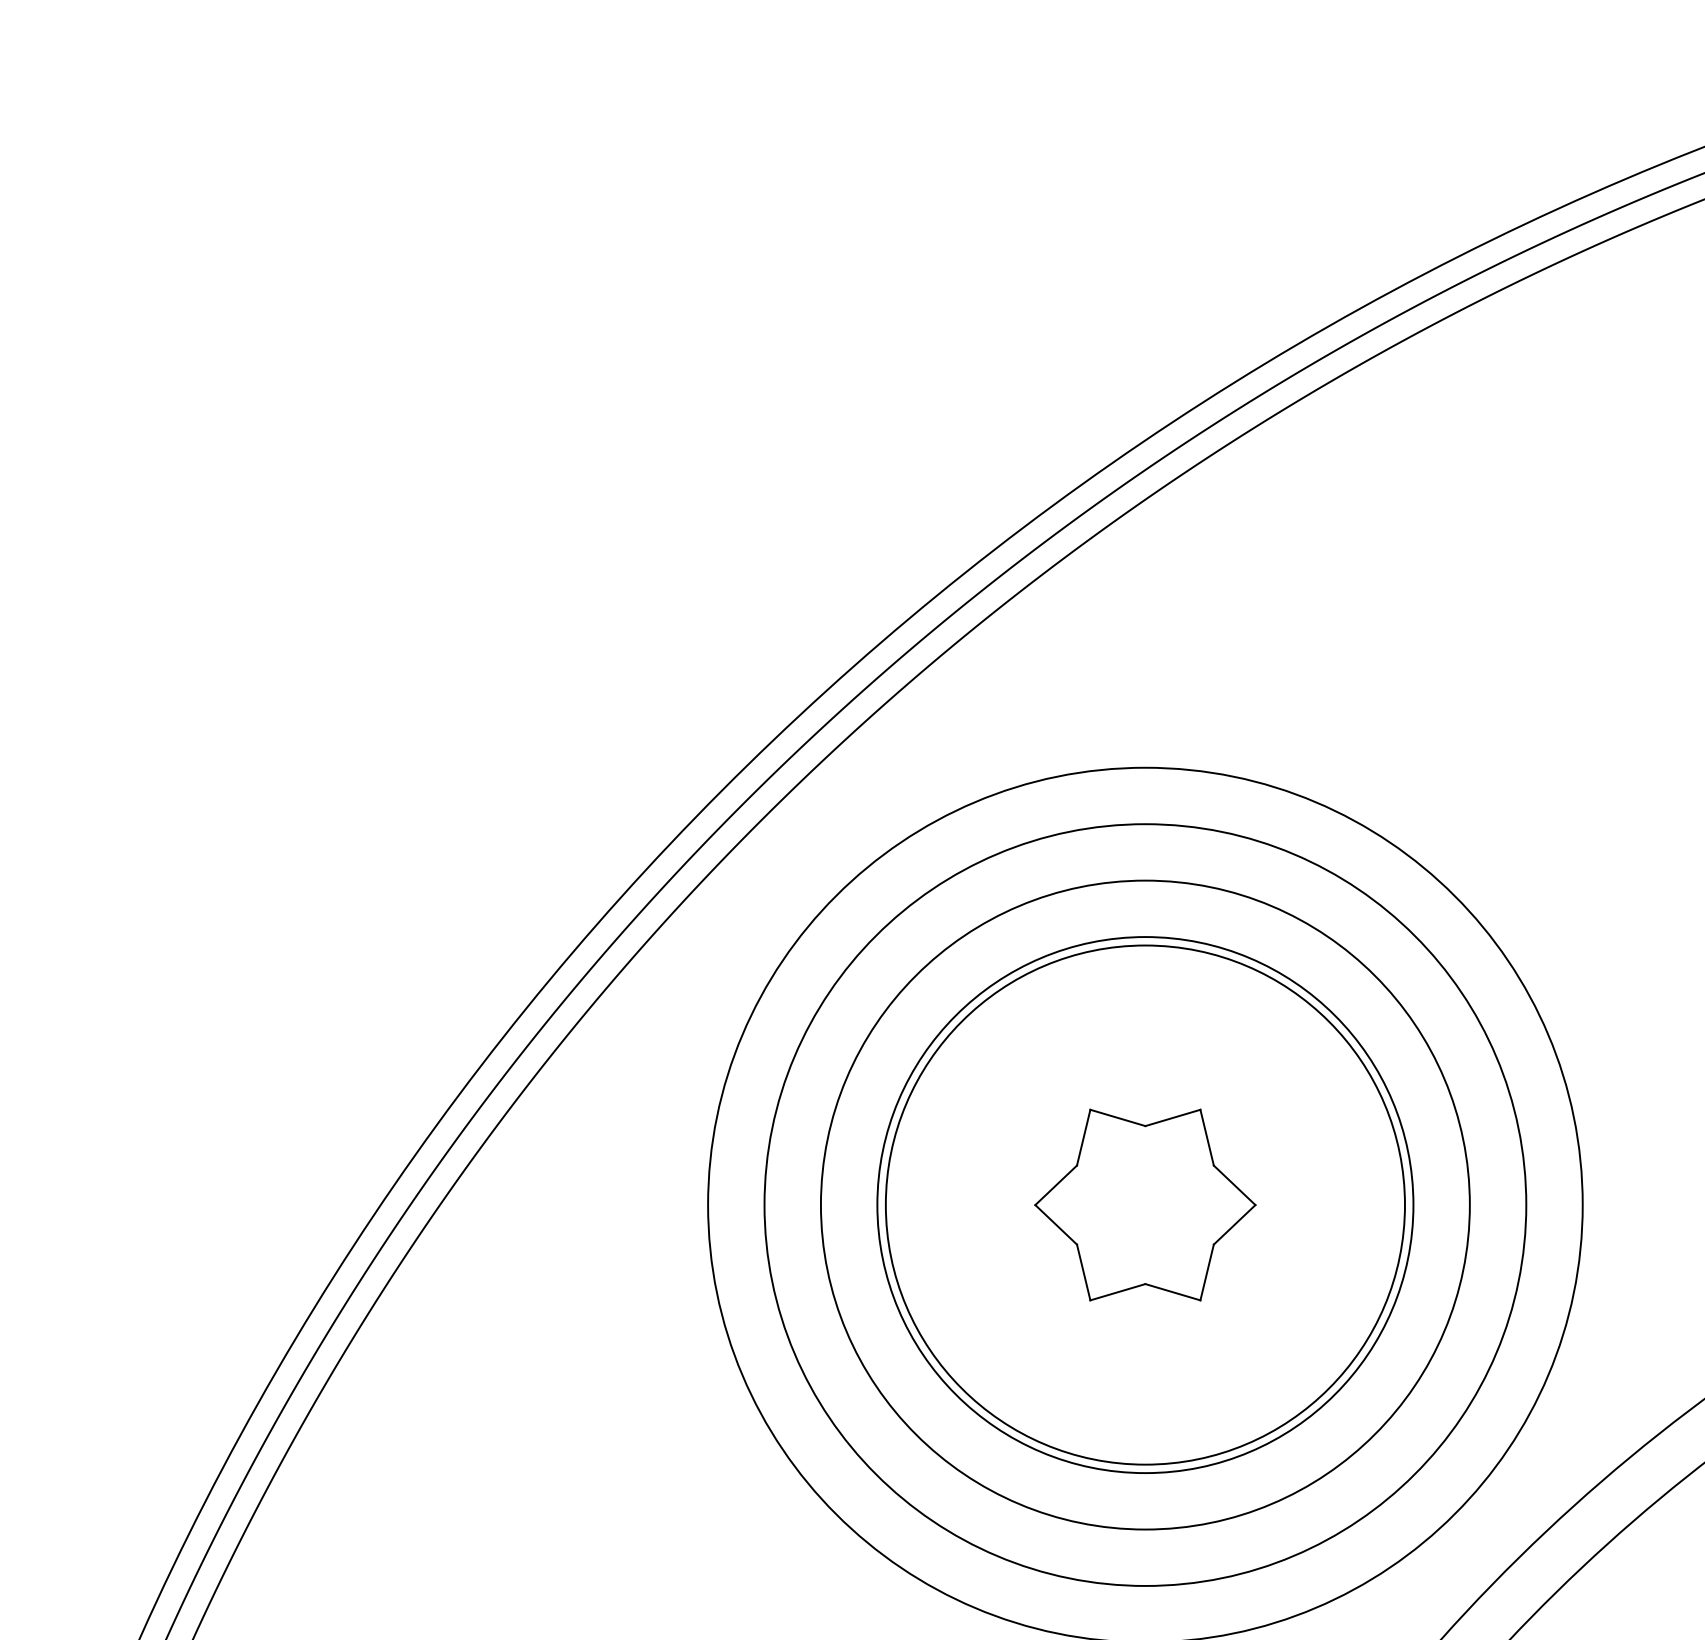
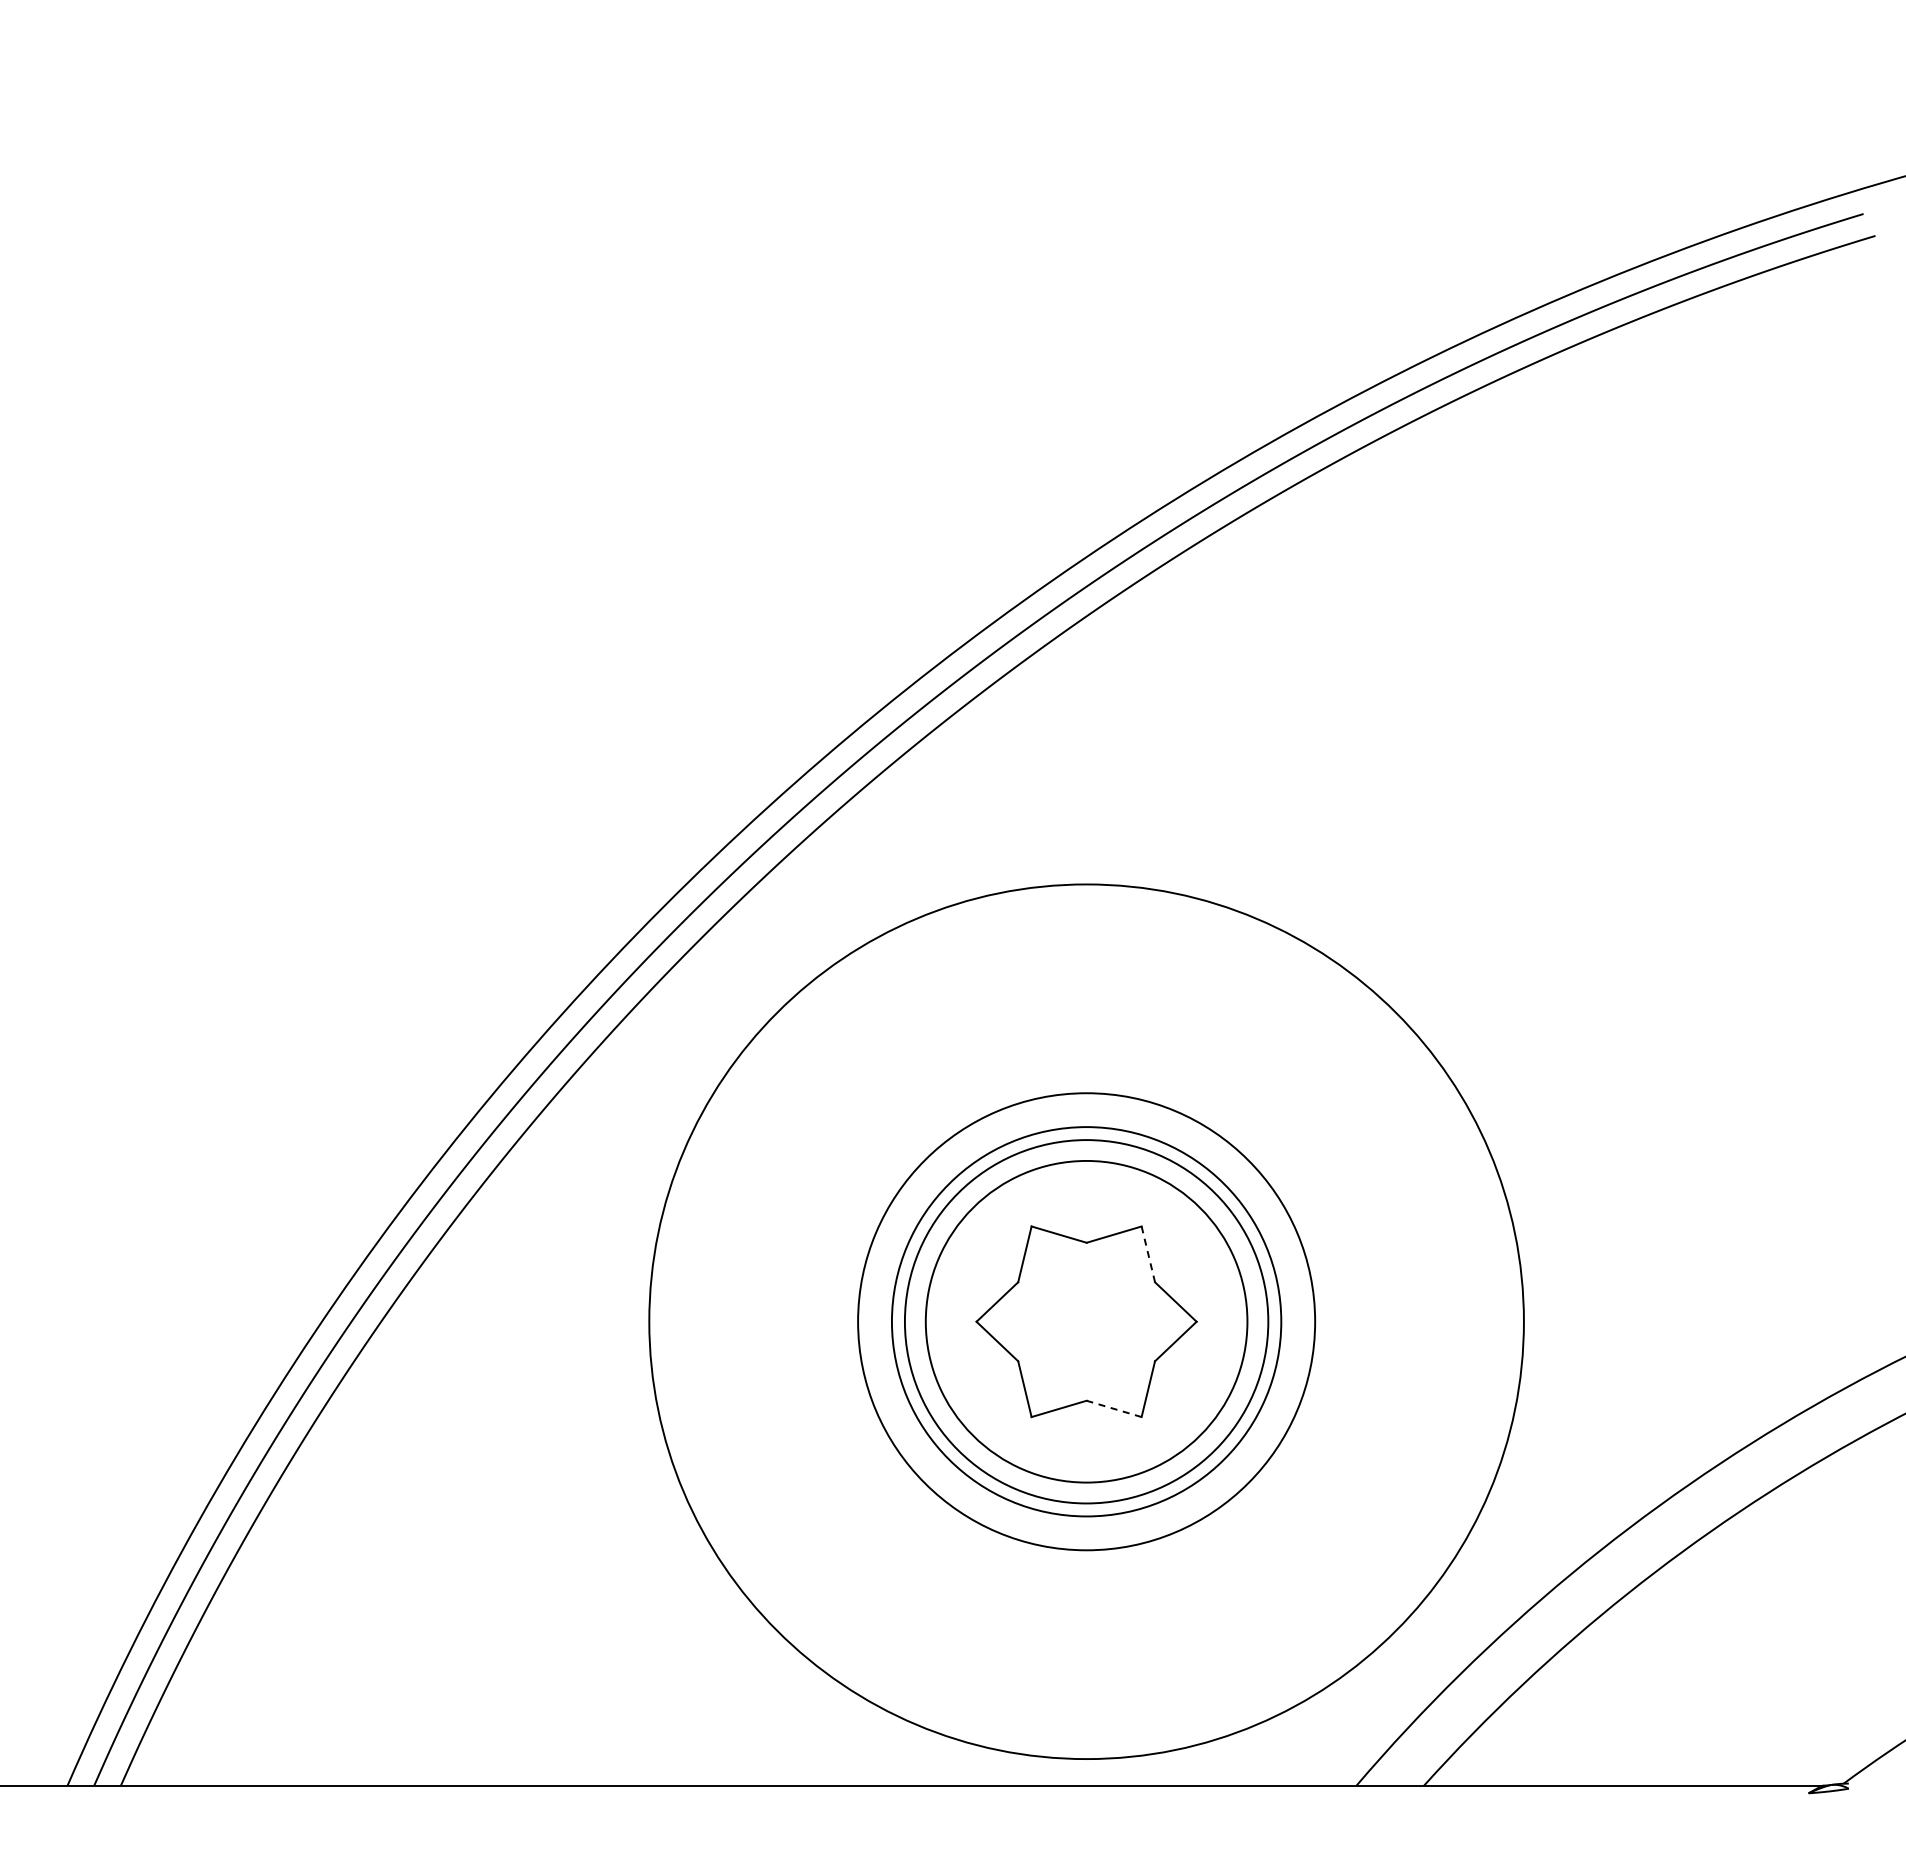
line: (1207, 1137) -> (1148, 1254), solid -> dashed
circle: (1145, 1204) -> (1086, 1321), size x0.6
circle: (1145, 1204) -> (1086, 1321), size x0.6
circle: (1145, 1204) -> (1086, 1321), size x0.6
circle: (1145, 1204) -> (1086, 1321), size x0.7
line: (1173, 1291) -> (1114, 1408), solid -> dashed

